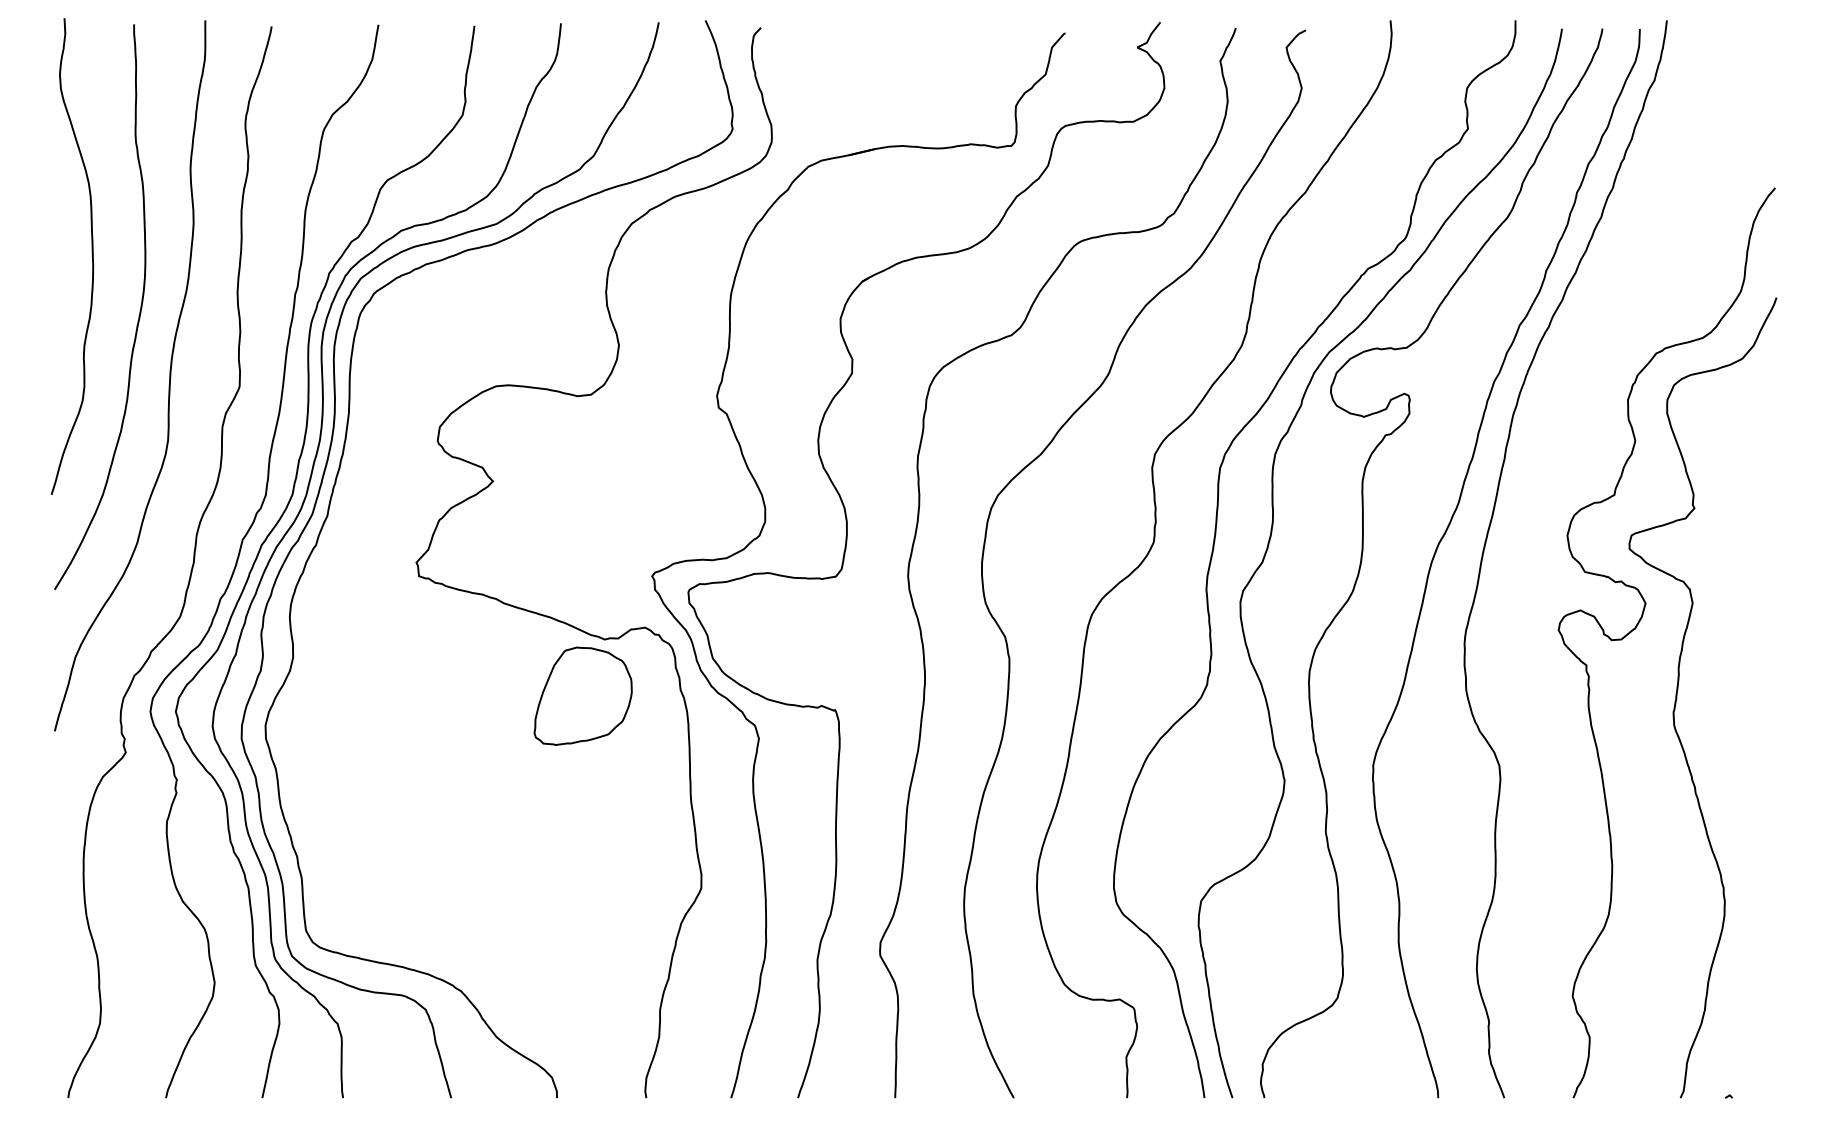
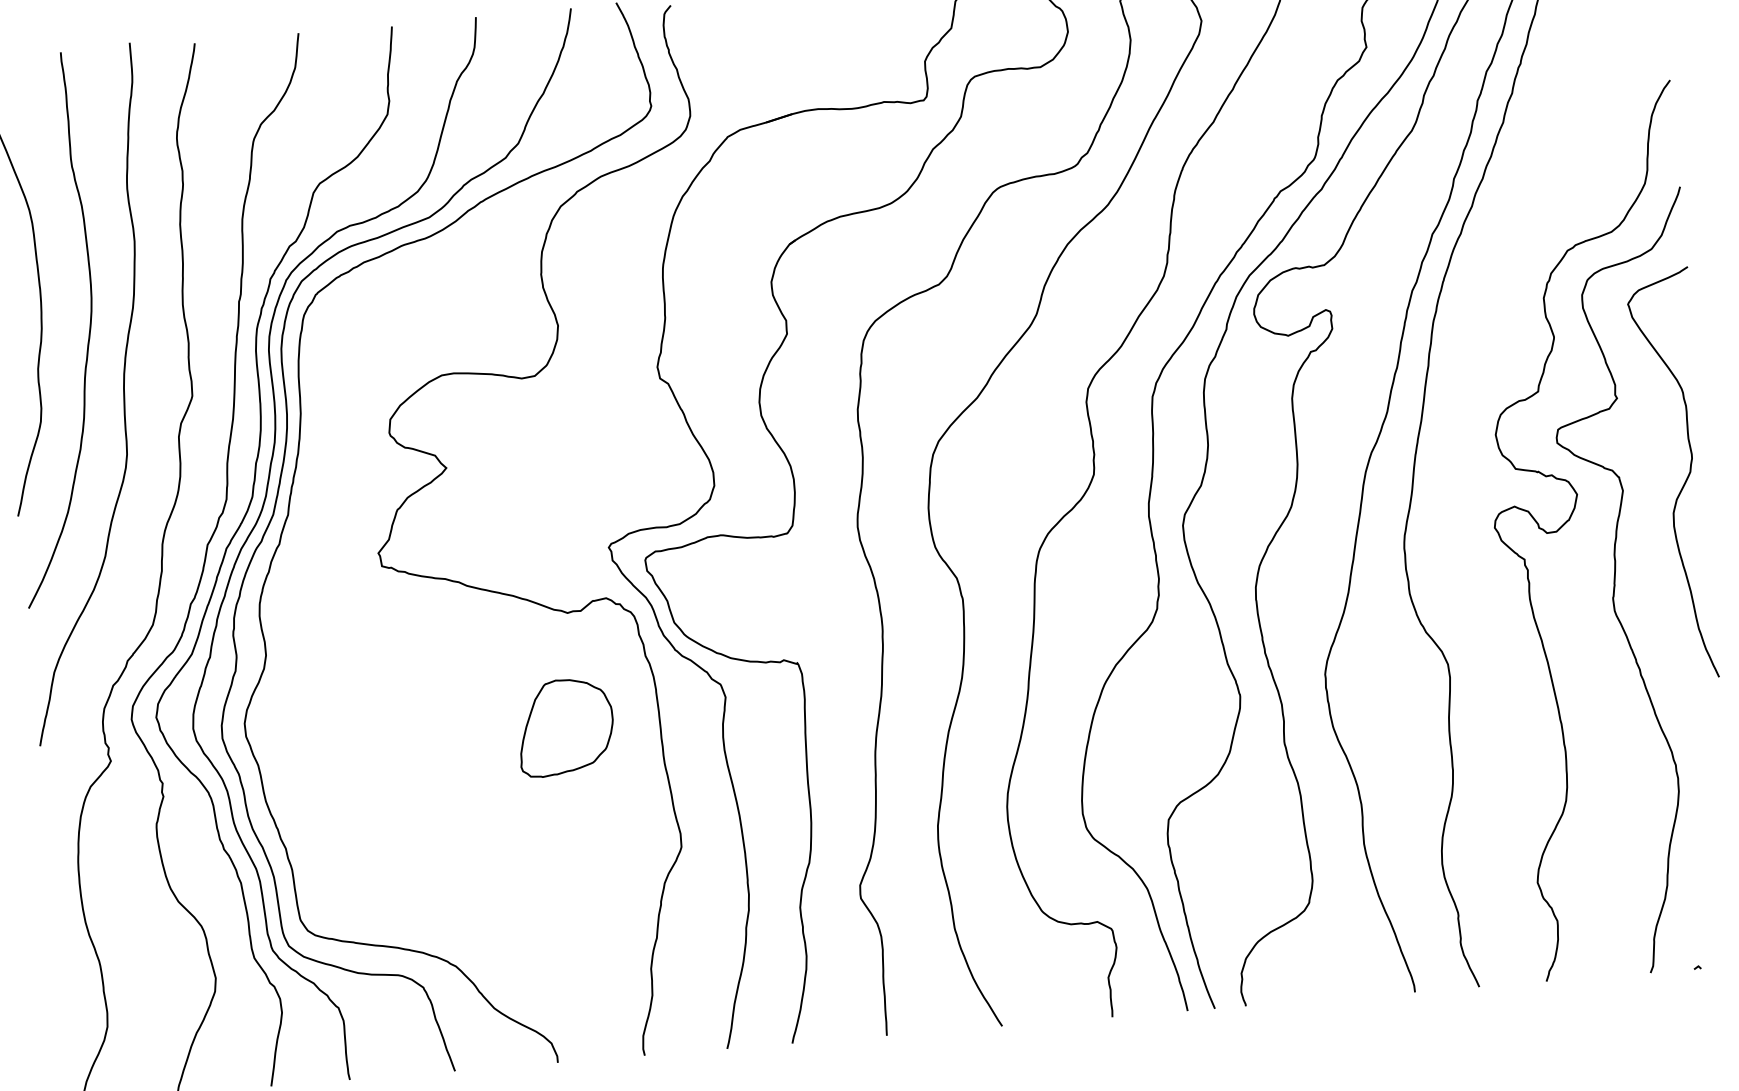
curve: (1757, 597) -> (1685, 479), added
part: (582, 695) -> (565, 726), moved

